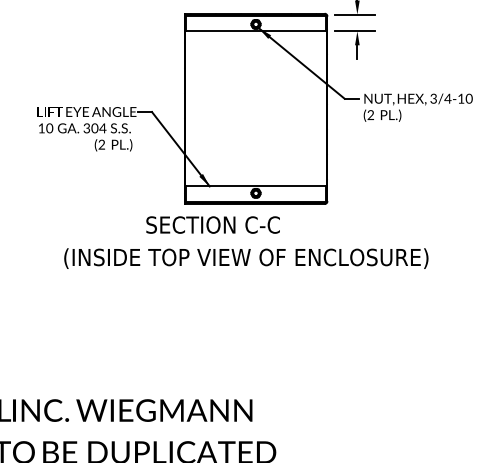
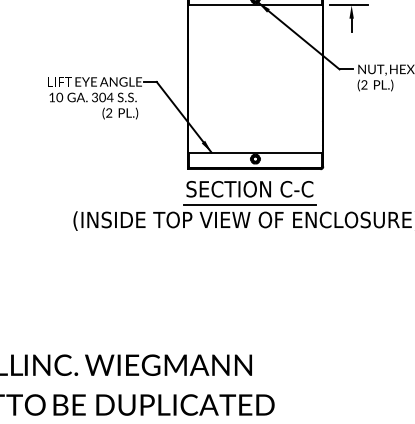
text: (212, 224) -> (249, 188), moved
line: (250, 241) -> (250, 204), added

